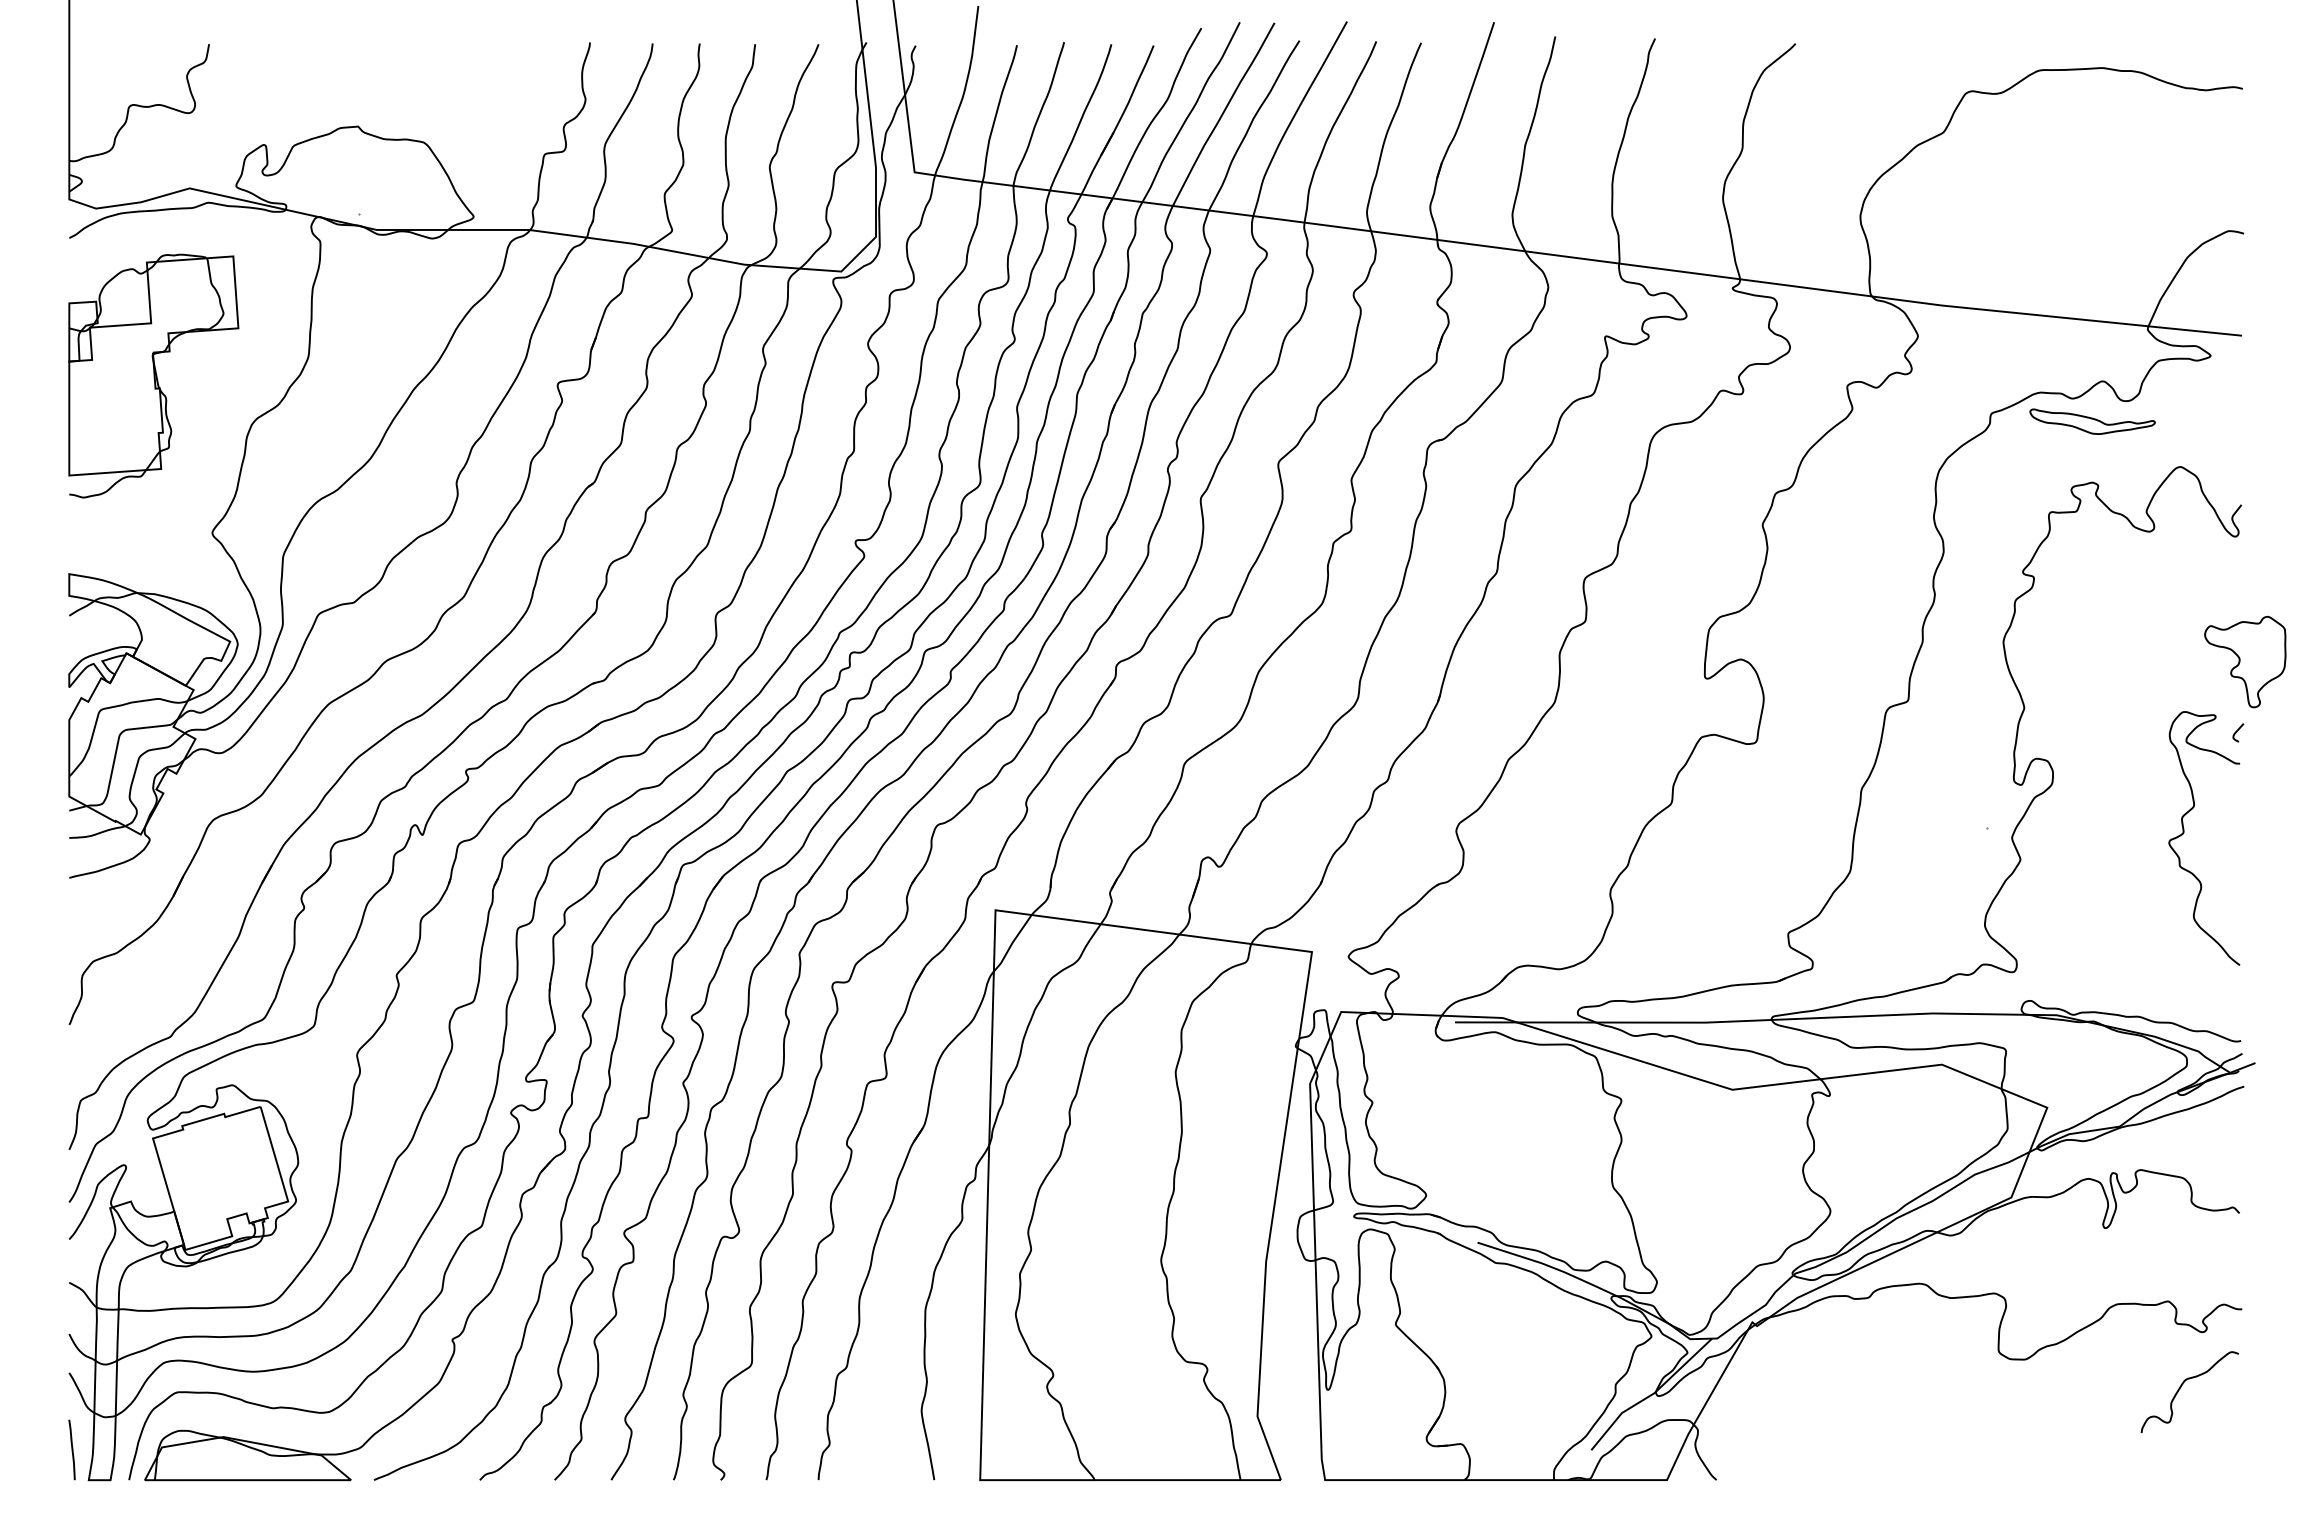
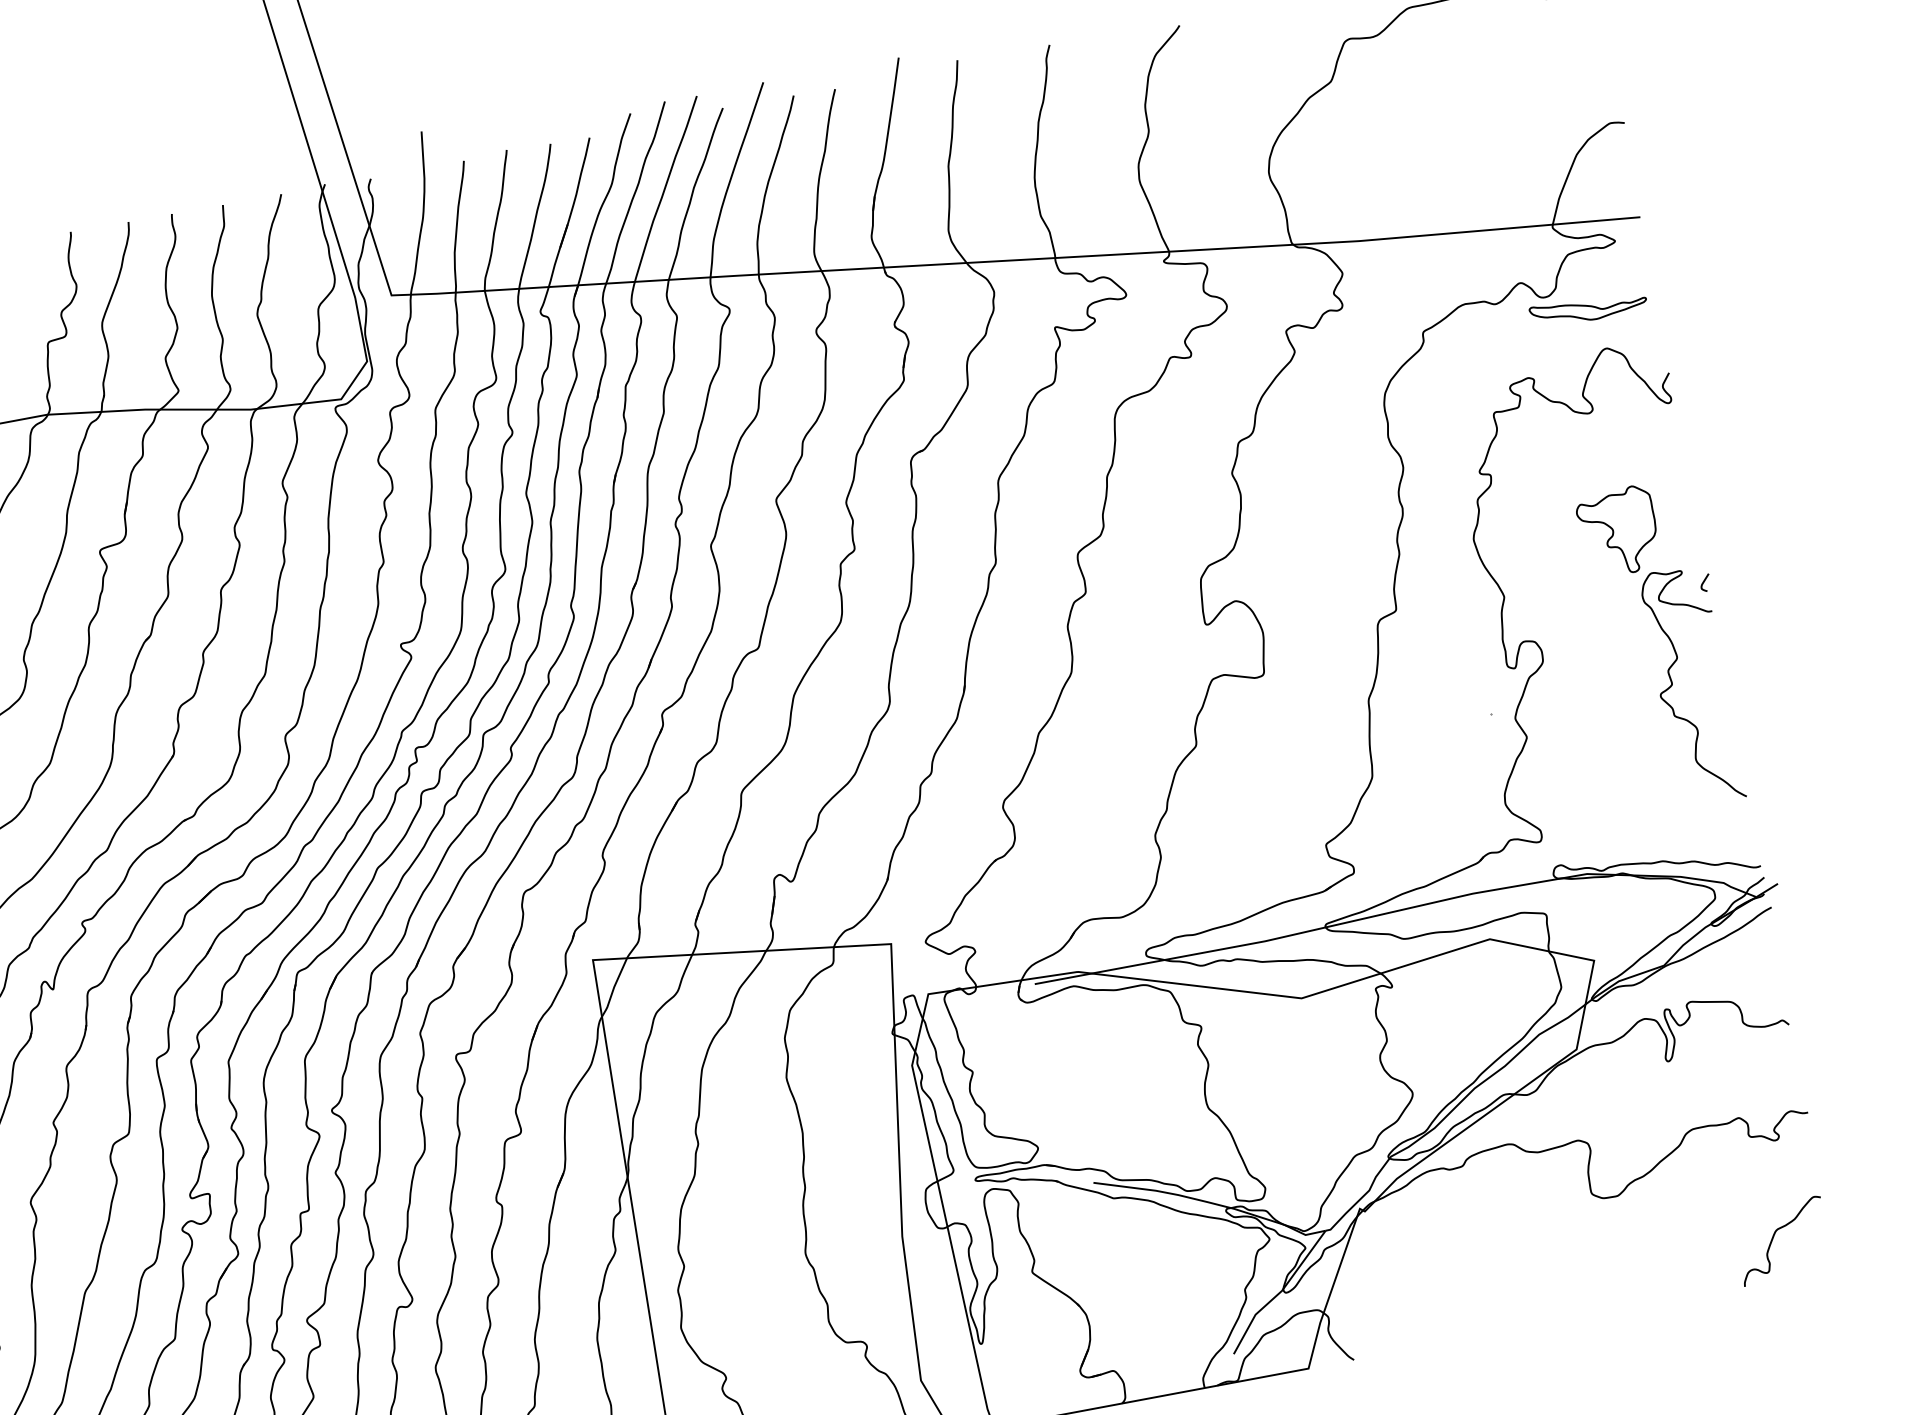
part: (2092, 421) -> (1588, 308), moved
part: (2245, 661) -> (1618, 531), moved
curve: (2181, 1387) -> (1773, 1238), moved

